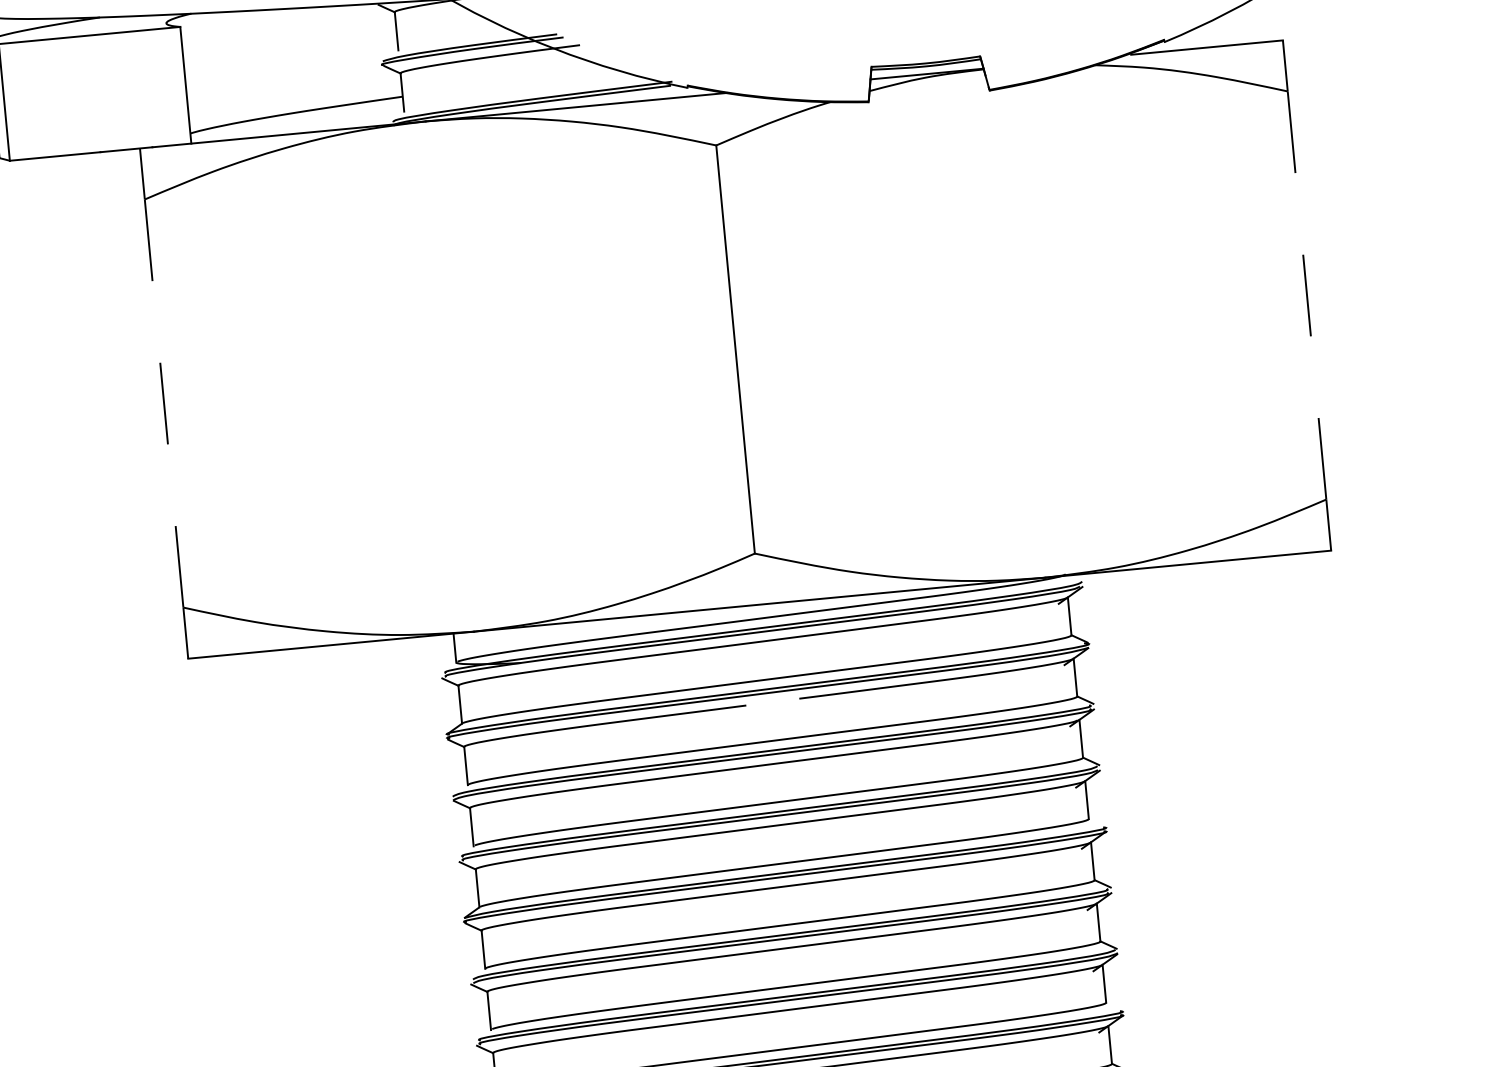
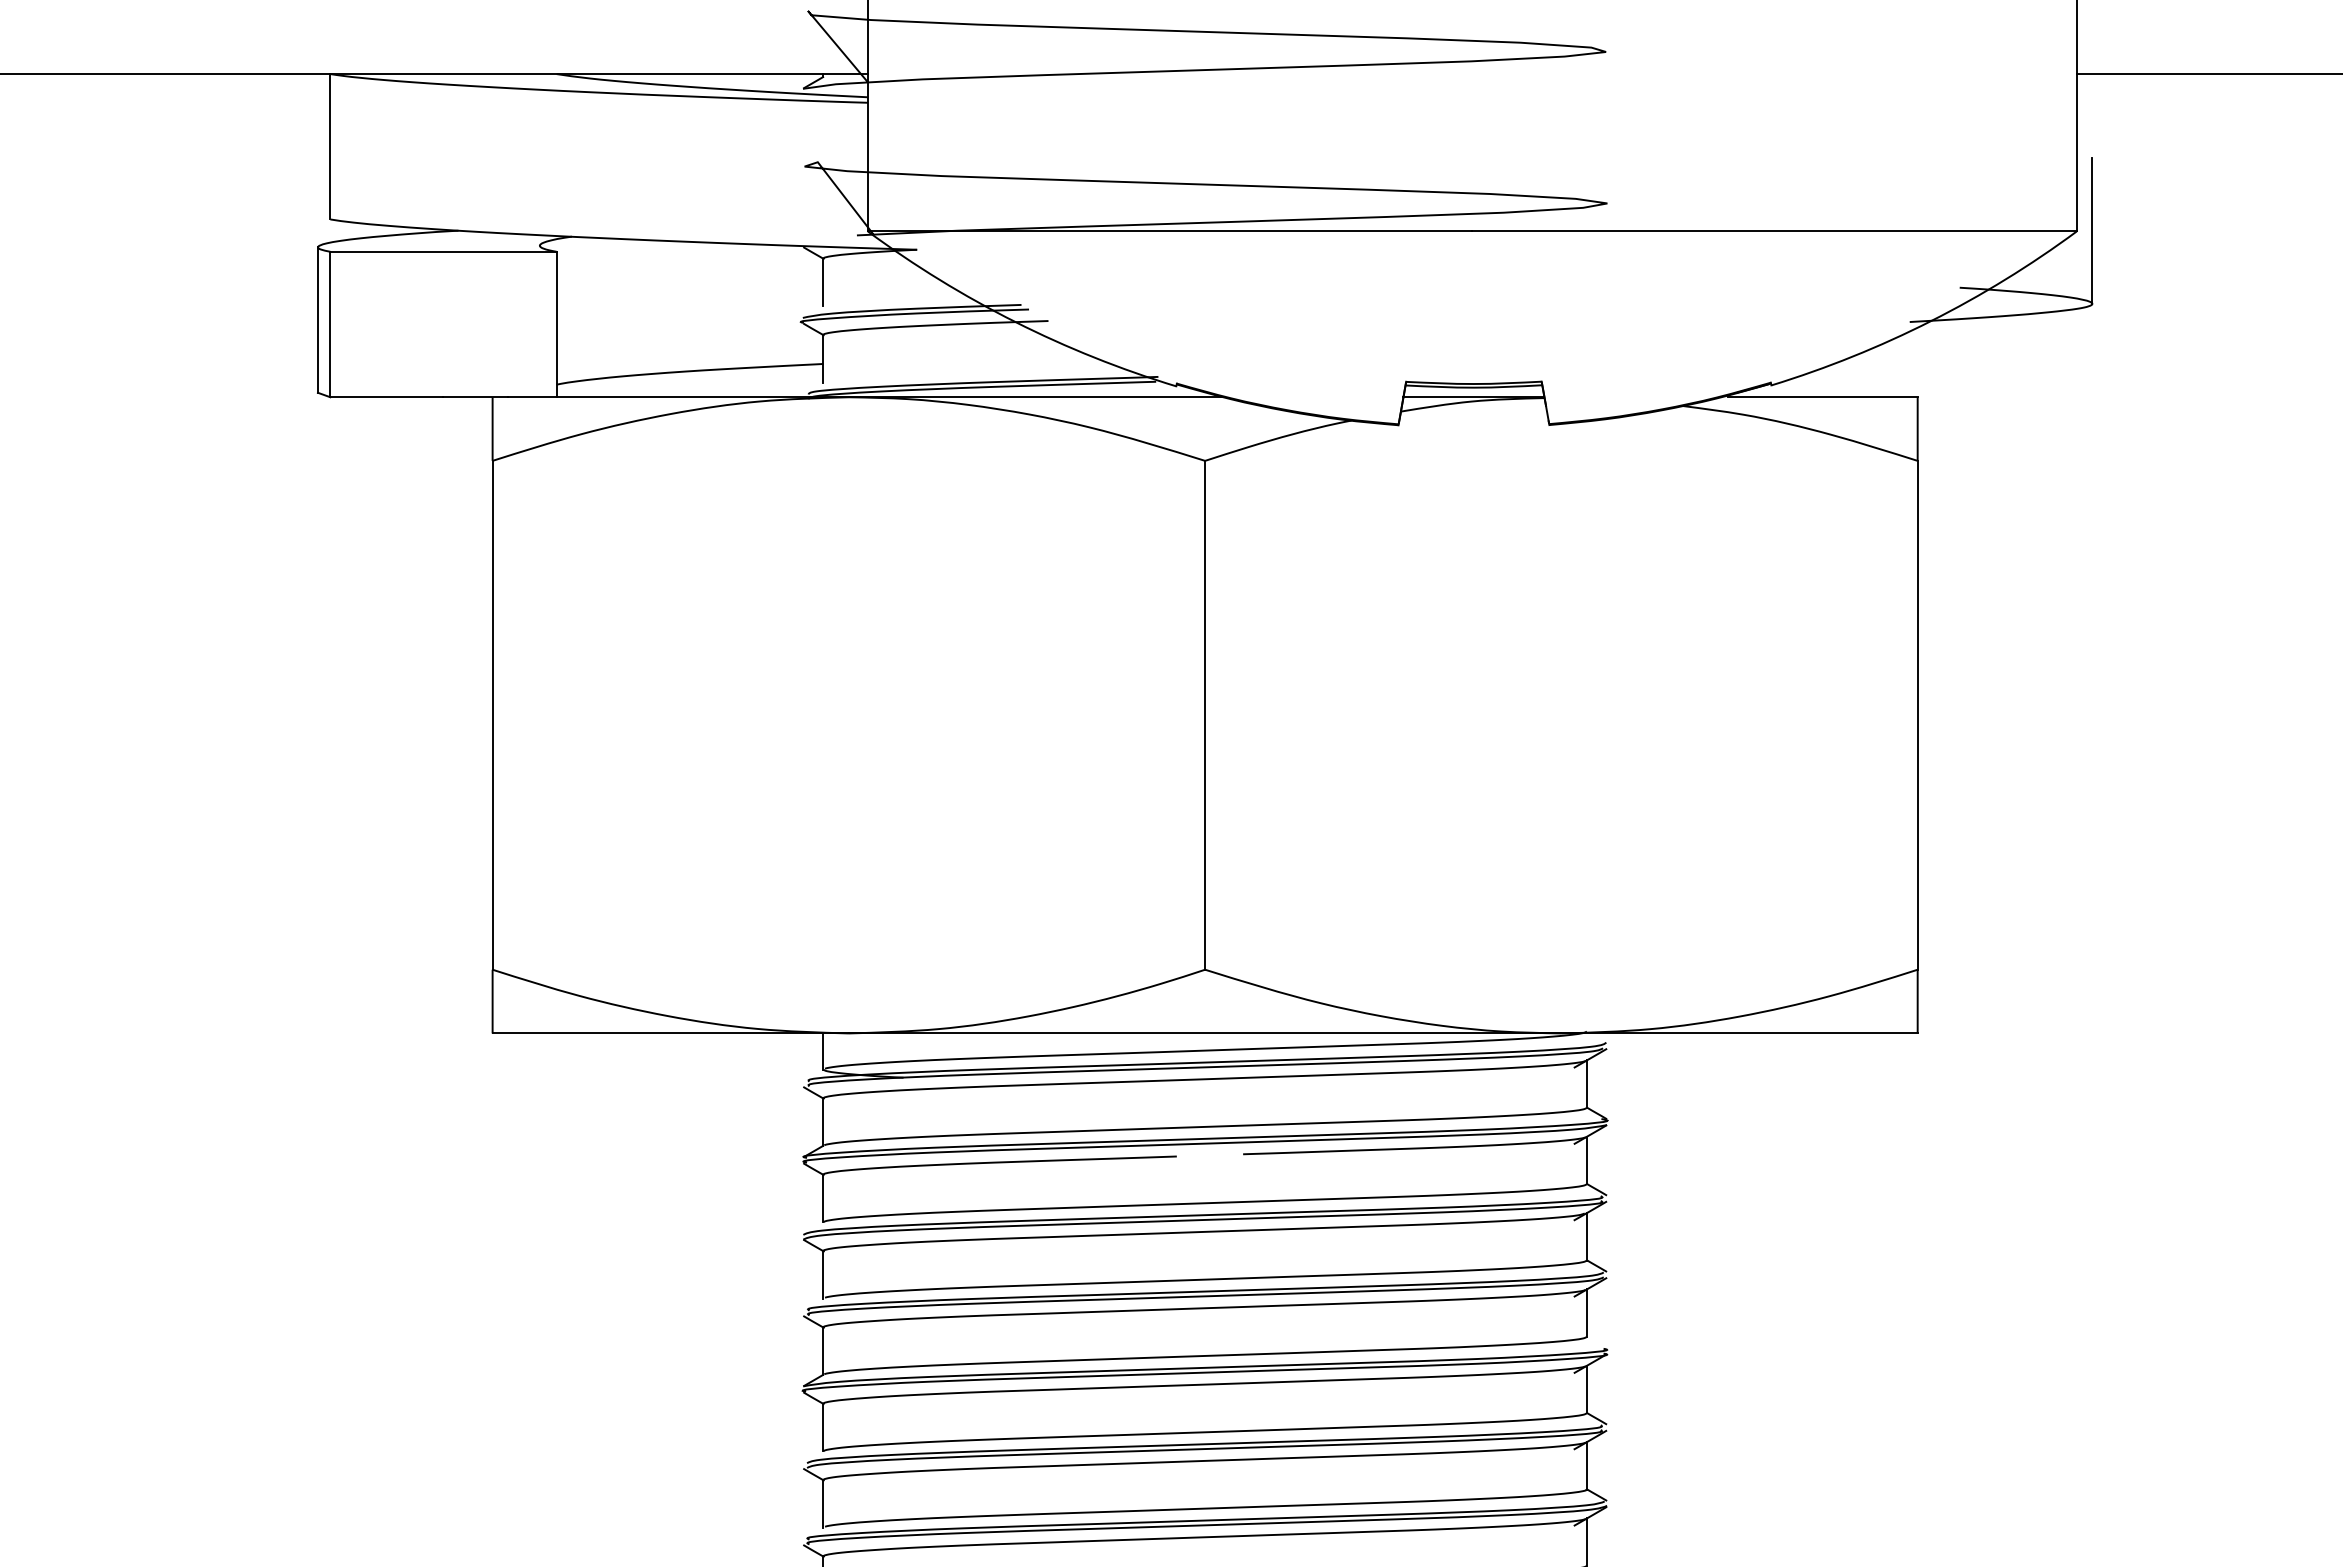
line: (1306, 295) -> (1917, 715), dashed -> solid
line: (164, 403) -> (492, 715), dashed -> solid

